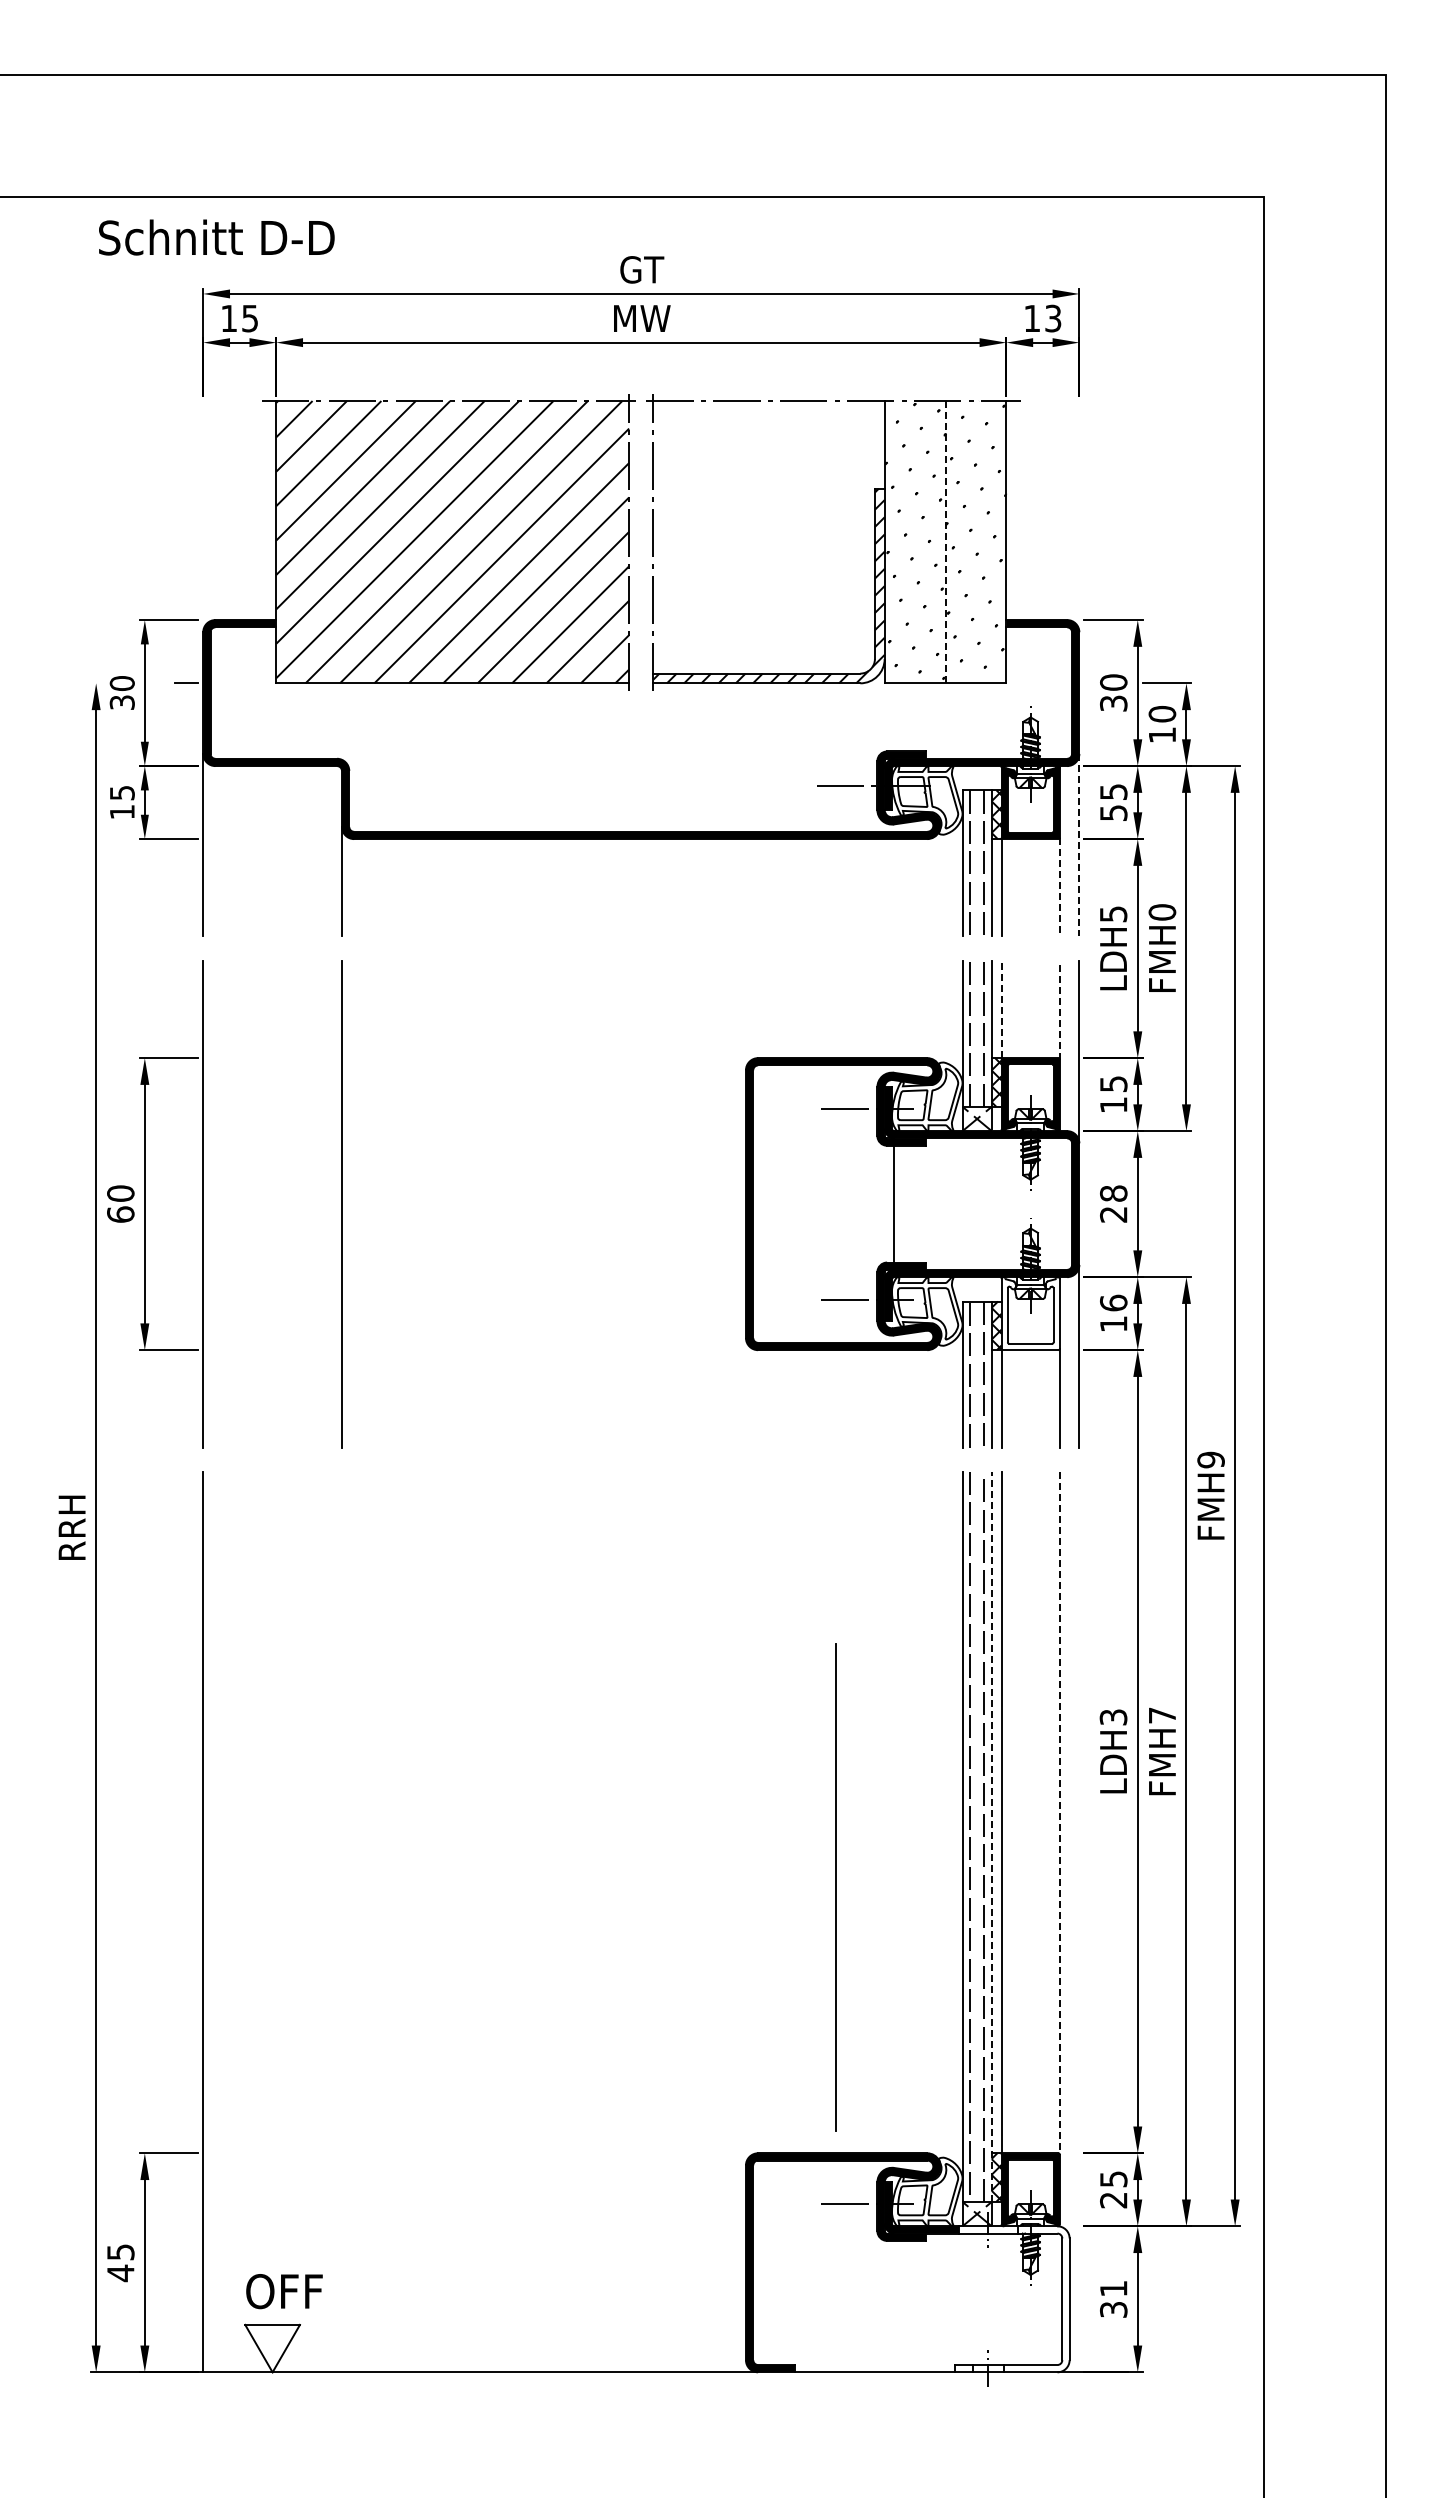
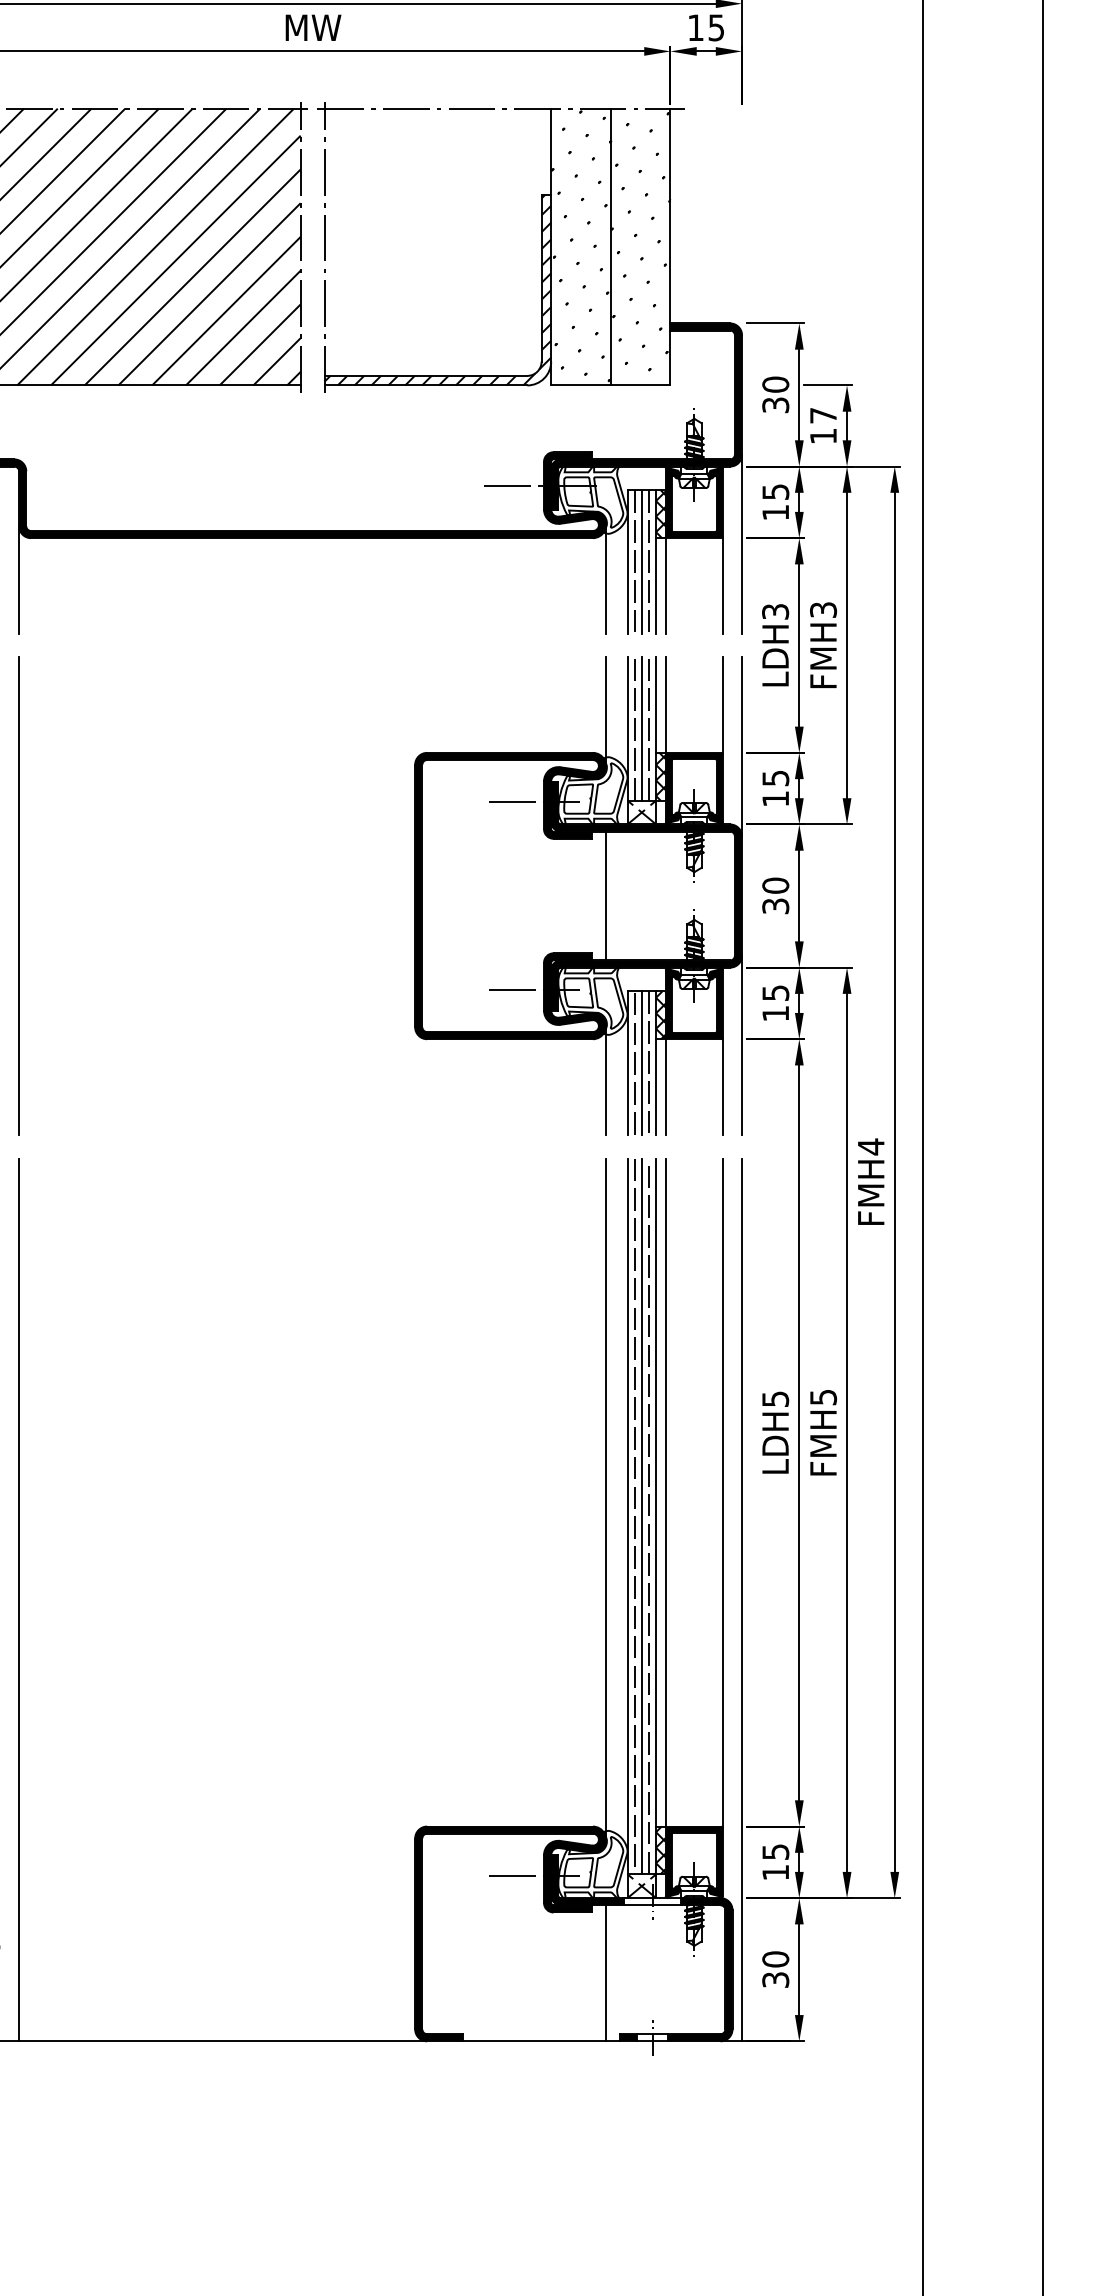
text: (1053, 317) -> (716, 26), 13 -> 15
line: (945, 541) -> (610, 246), dashed -> solid
text: (1162, 714) -> (823, 415), 10 -> 17
text: (1113, 812) -> (775, 512), 55 -> 15
line: (1079, 845) -> (742, 544), dashed -> solid
line: (977, 863) -> (642, 562), added
line: (940, 880) -> (605, 578), added
line: (1059, 887) -> (722, 585), dashed -> solid
text: (1162, 912) -> (823, 610), FMH0 -> FMH3
text: (1112, 913) -> (774, 611), LDH5 -> LDH3
line: (1001, 1009) -> (665, 705), dashed -> solid
line: (1059, 1009) -> (722, 705), dashed -> solid
line: (940, 1015) -> (605, 711), added
line: (977, 1033) -> (642, 728), added
line: (893, 1203) -> (605, 895), moved
text: (1113, 1203) -> (775, 895), 28 -> 30
text: (1113, 1302) -> (775, 992), 16 -> 15
fill: (1030, 1313) -> (694, 1003), added
line: (977, 1374) -> (642, 1063), added
line: (940, 1392) -> (605, 1080), added
text: (1210, 1459) -> (870, 1146), FMH9 -> FMH4
text: (1162, 1715) -> (823, 1397), FMH7 -> FMH5
text: (1112, 1716) -> (774, 1398), LDH3 -> LDH5
line: (1059, 1813) -> (722, 1493), dashed -> solid
line: (940, 1818) -> (605, 1498), added
line: (977, 1836) -> (642, 1516), added
line: (991, 1836) -> (655, 1516), dashed -> solid
line: (835, 1887) -> (502, 1566), removed
line: (341, 1921) -> (18, 1599), added
line: (1079, 1921) -> (742, 1599), added
text: (1113, 2200) -> (775, 1872), 25 -> 15
text: (1113, 2288) -> (775, 1959), 31 -> 30
fill: (1036, 2299) -> (700, 1969), added
line: (940, 2302) -> (605, 1972), added
fill: (963, 2368) -> (628, 2037), added

